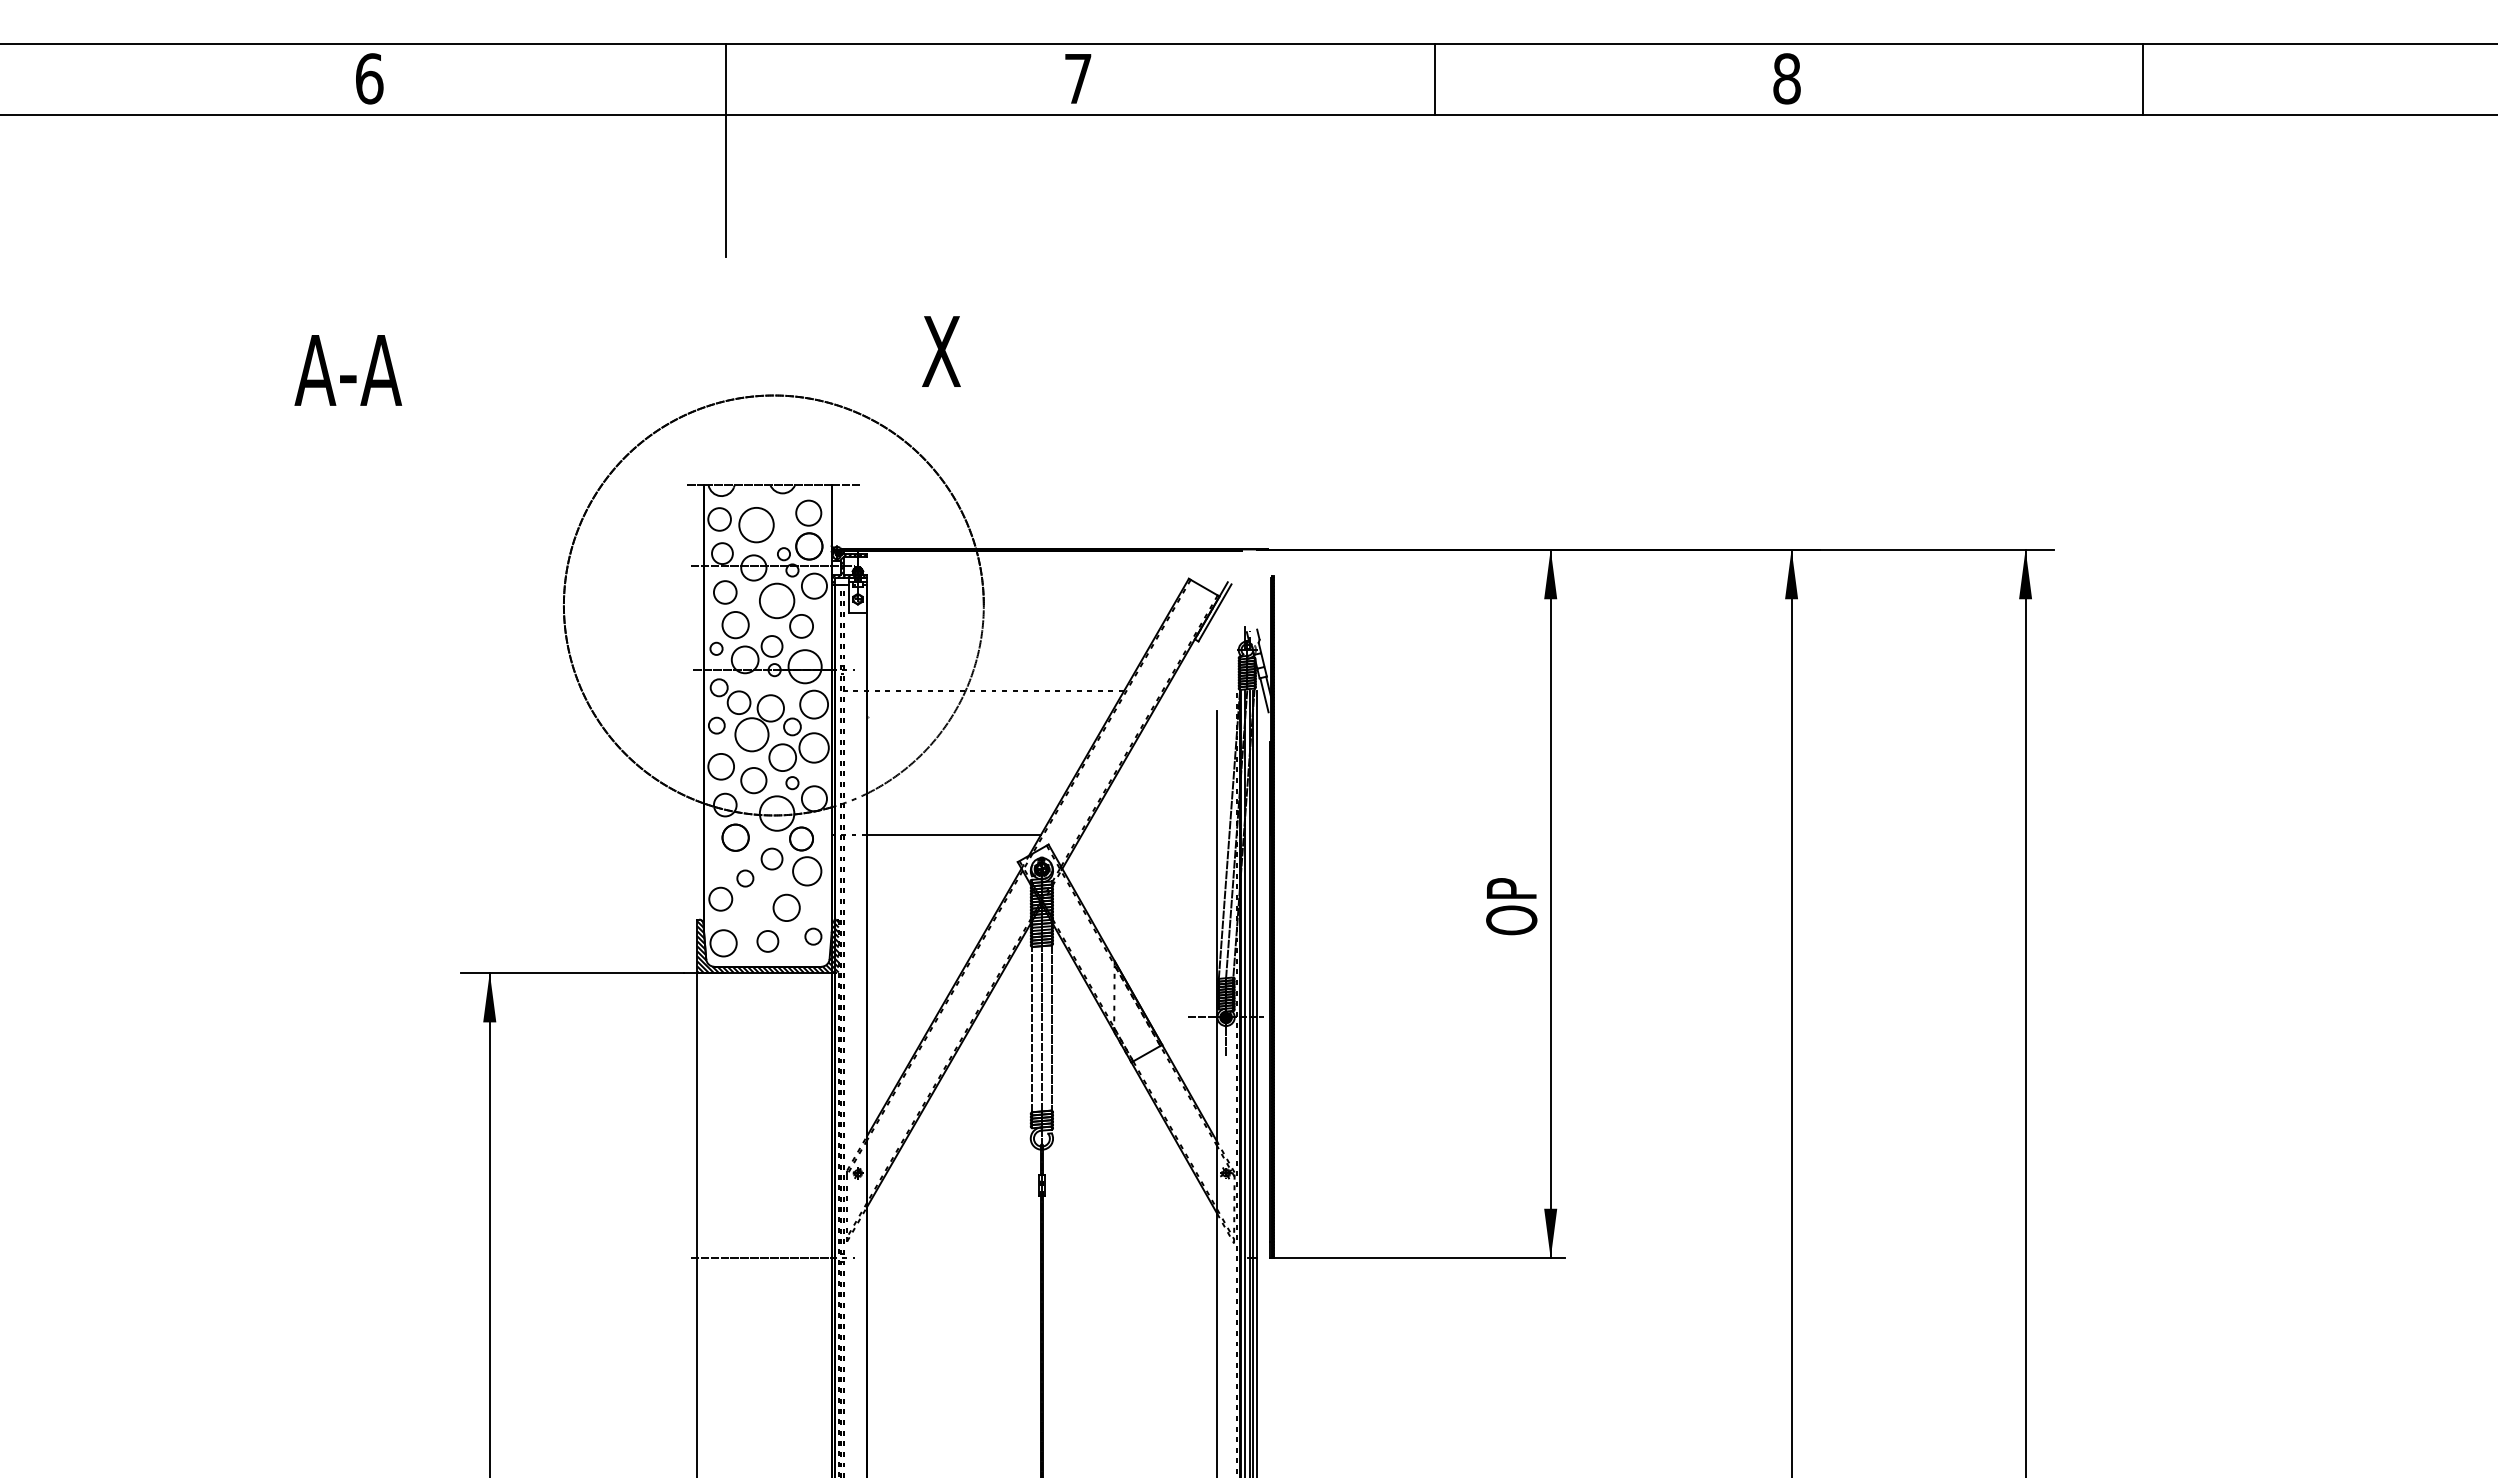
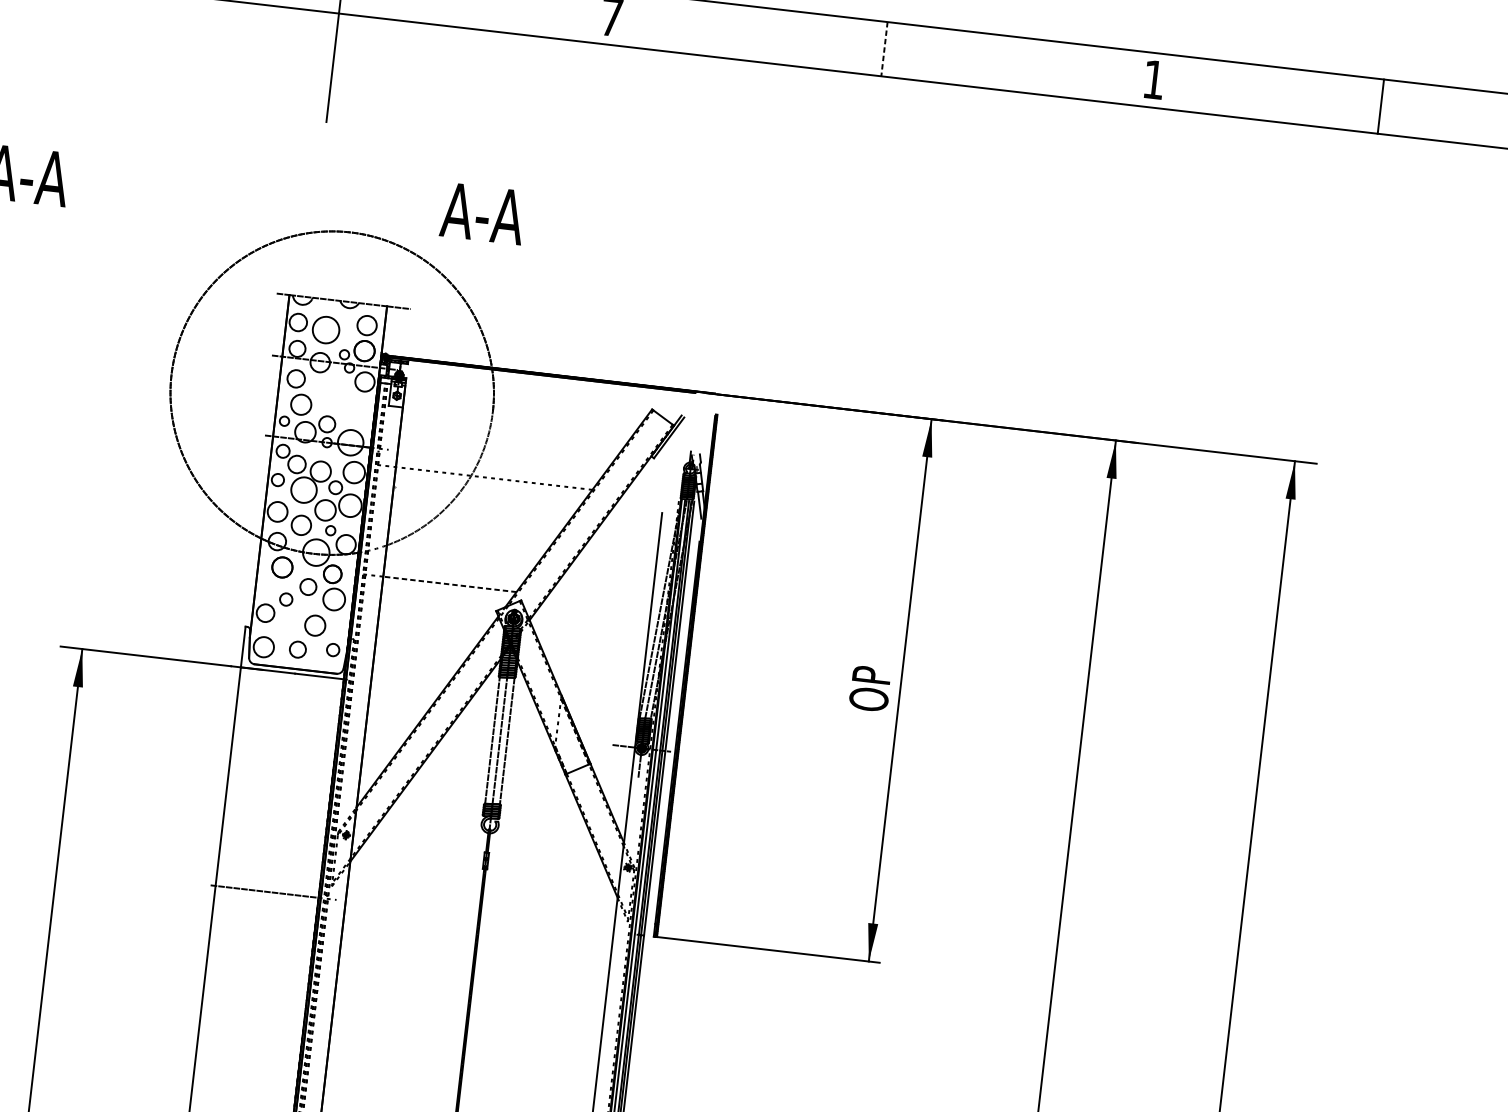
text: (1786, 78) -> (1153, 79), 8 -> 1
line: (2143, 79) -> (1380, 106), moved
line: (1434, 80) -> (884, 49), solid -> dashed
text: (941, 351) -> (482, 213), X -> A-A
part: (786, 610) -> (341, 398), removed
line: (953, 834) -> (449, 584), solid -> dashed
hatch: (767, 945) -> (297, 652), removed

